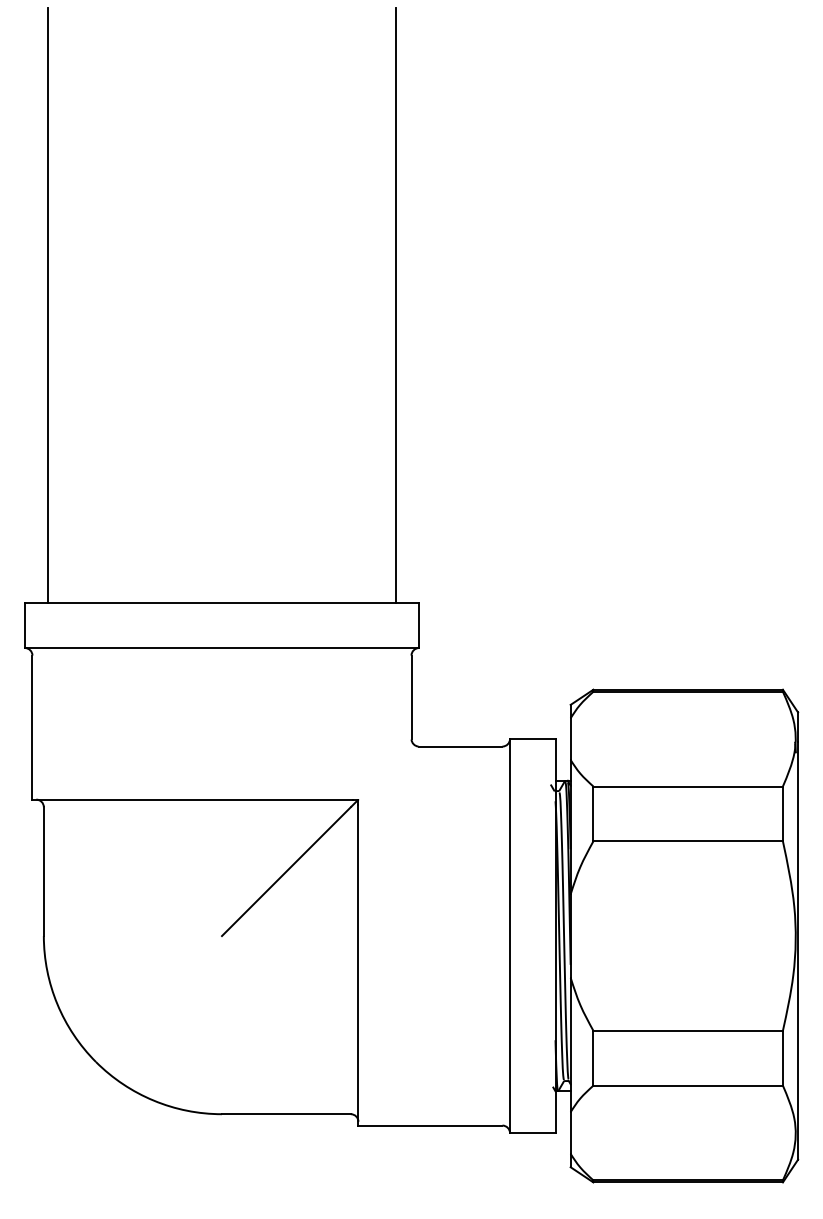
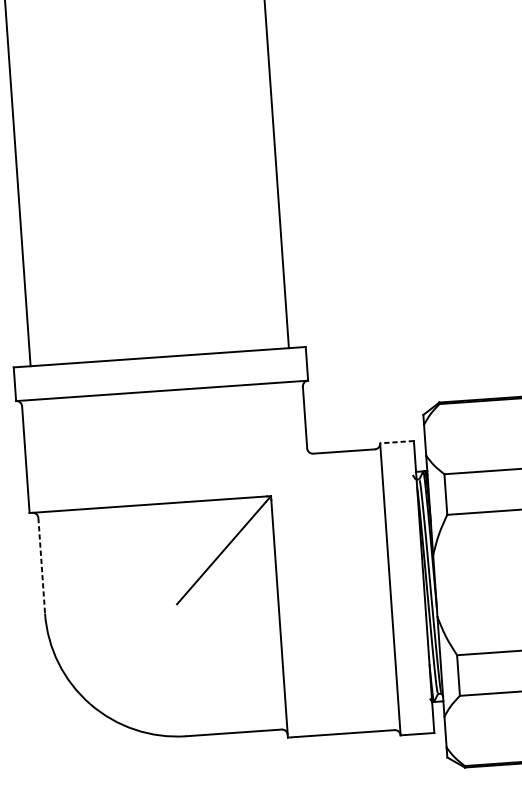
line: (532, 738) -> (396, 441), solid -> dashed
line: (43, 872) -> (41, 566), solid -> dashed

